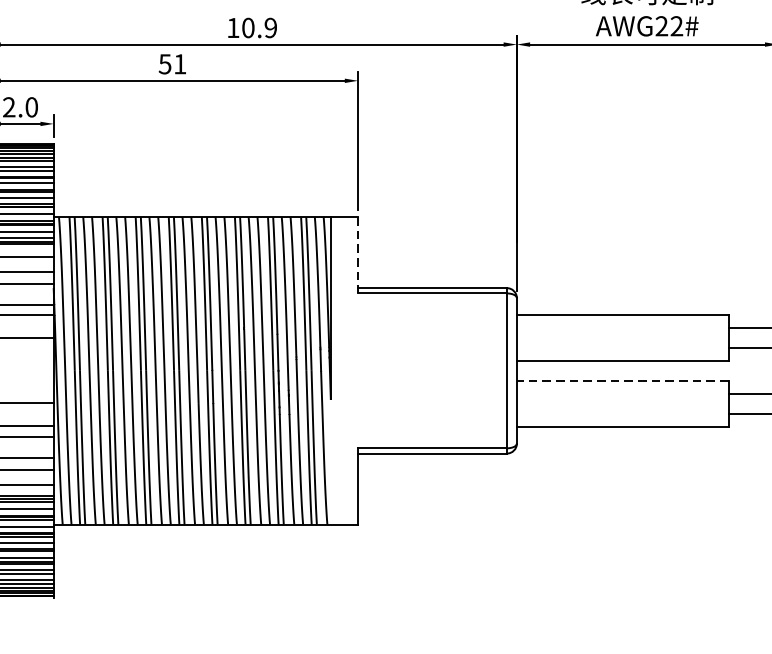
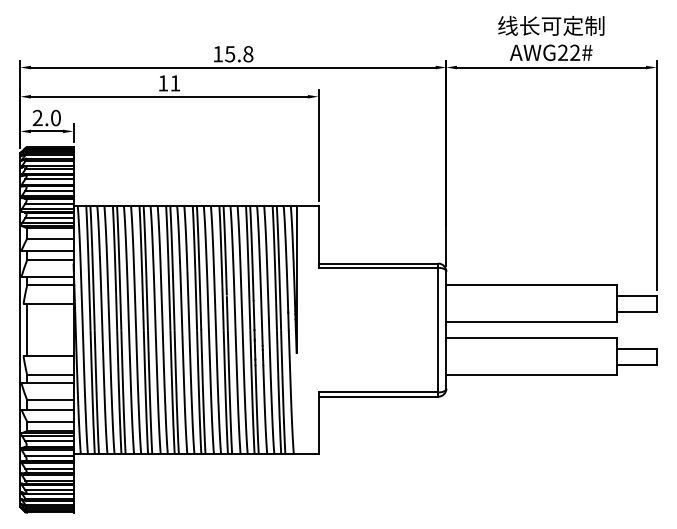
text: (259, 28) -> (239, 54), 10.9 -> 15.8
text: (165, 64) -> (163, 83), 51 -> 11
line: (358, 255) -> (318, 237), dashed -> solid
line: (622, 381) -> (531, 338), dashed -> solid

